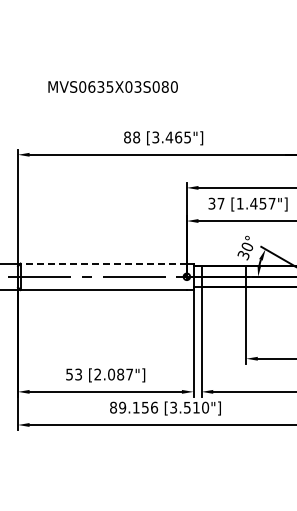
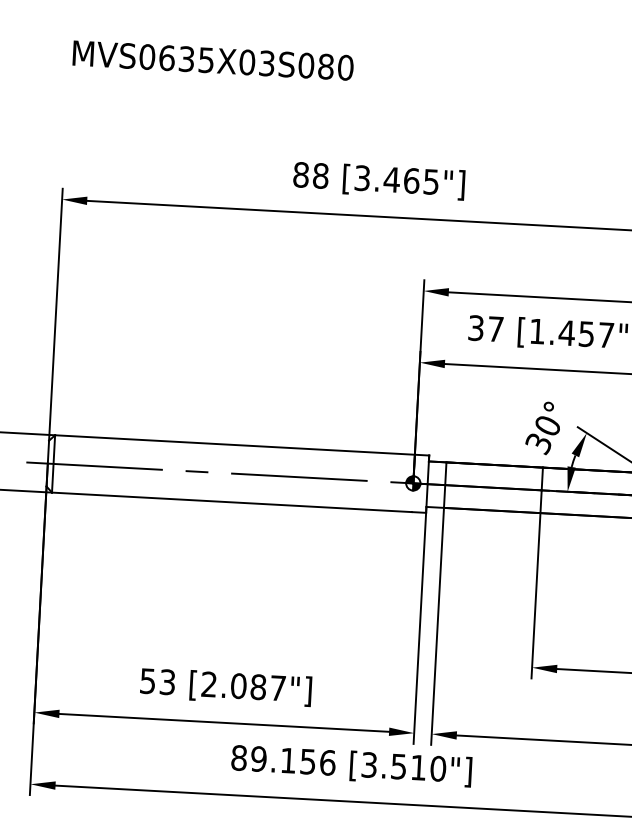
text: (112, 86) -> (211, 59), moved
line: (103, 263) -> (234, 444), dashed -> solid

